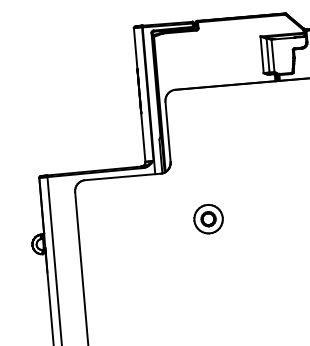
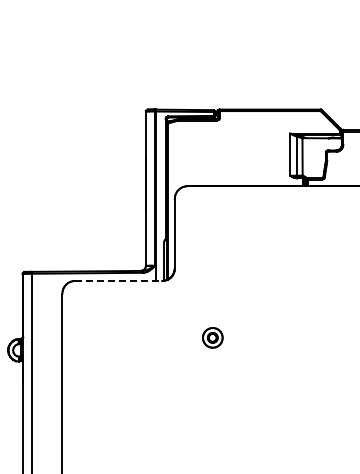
line: (122, 176) -> (118, 280), solid -> dashed
part: (208, 218) -> (212, 337), size x0.6

